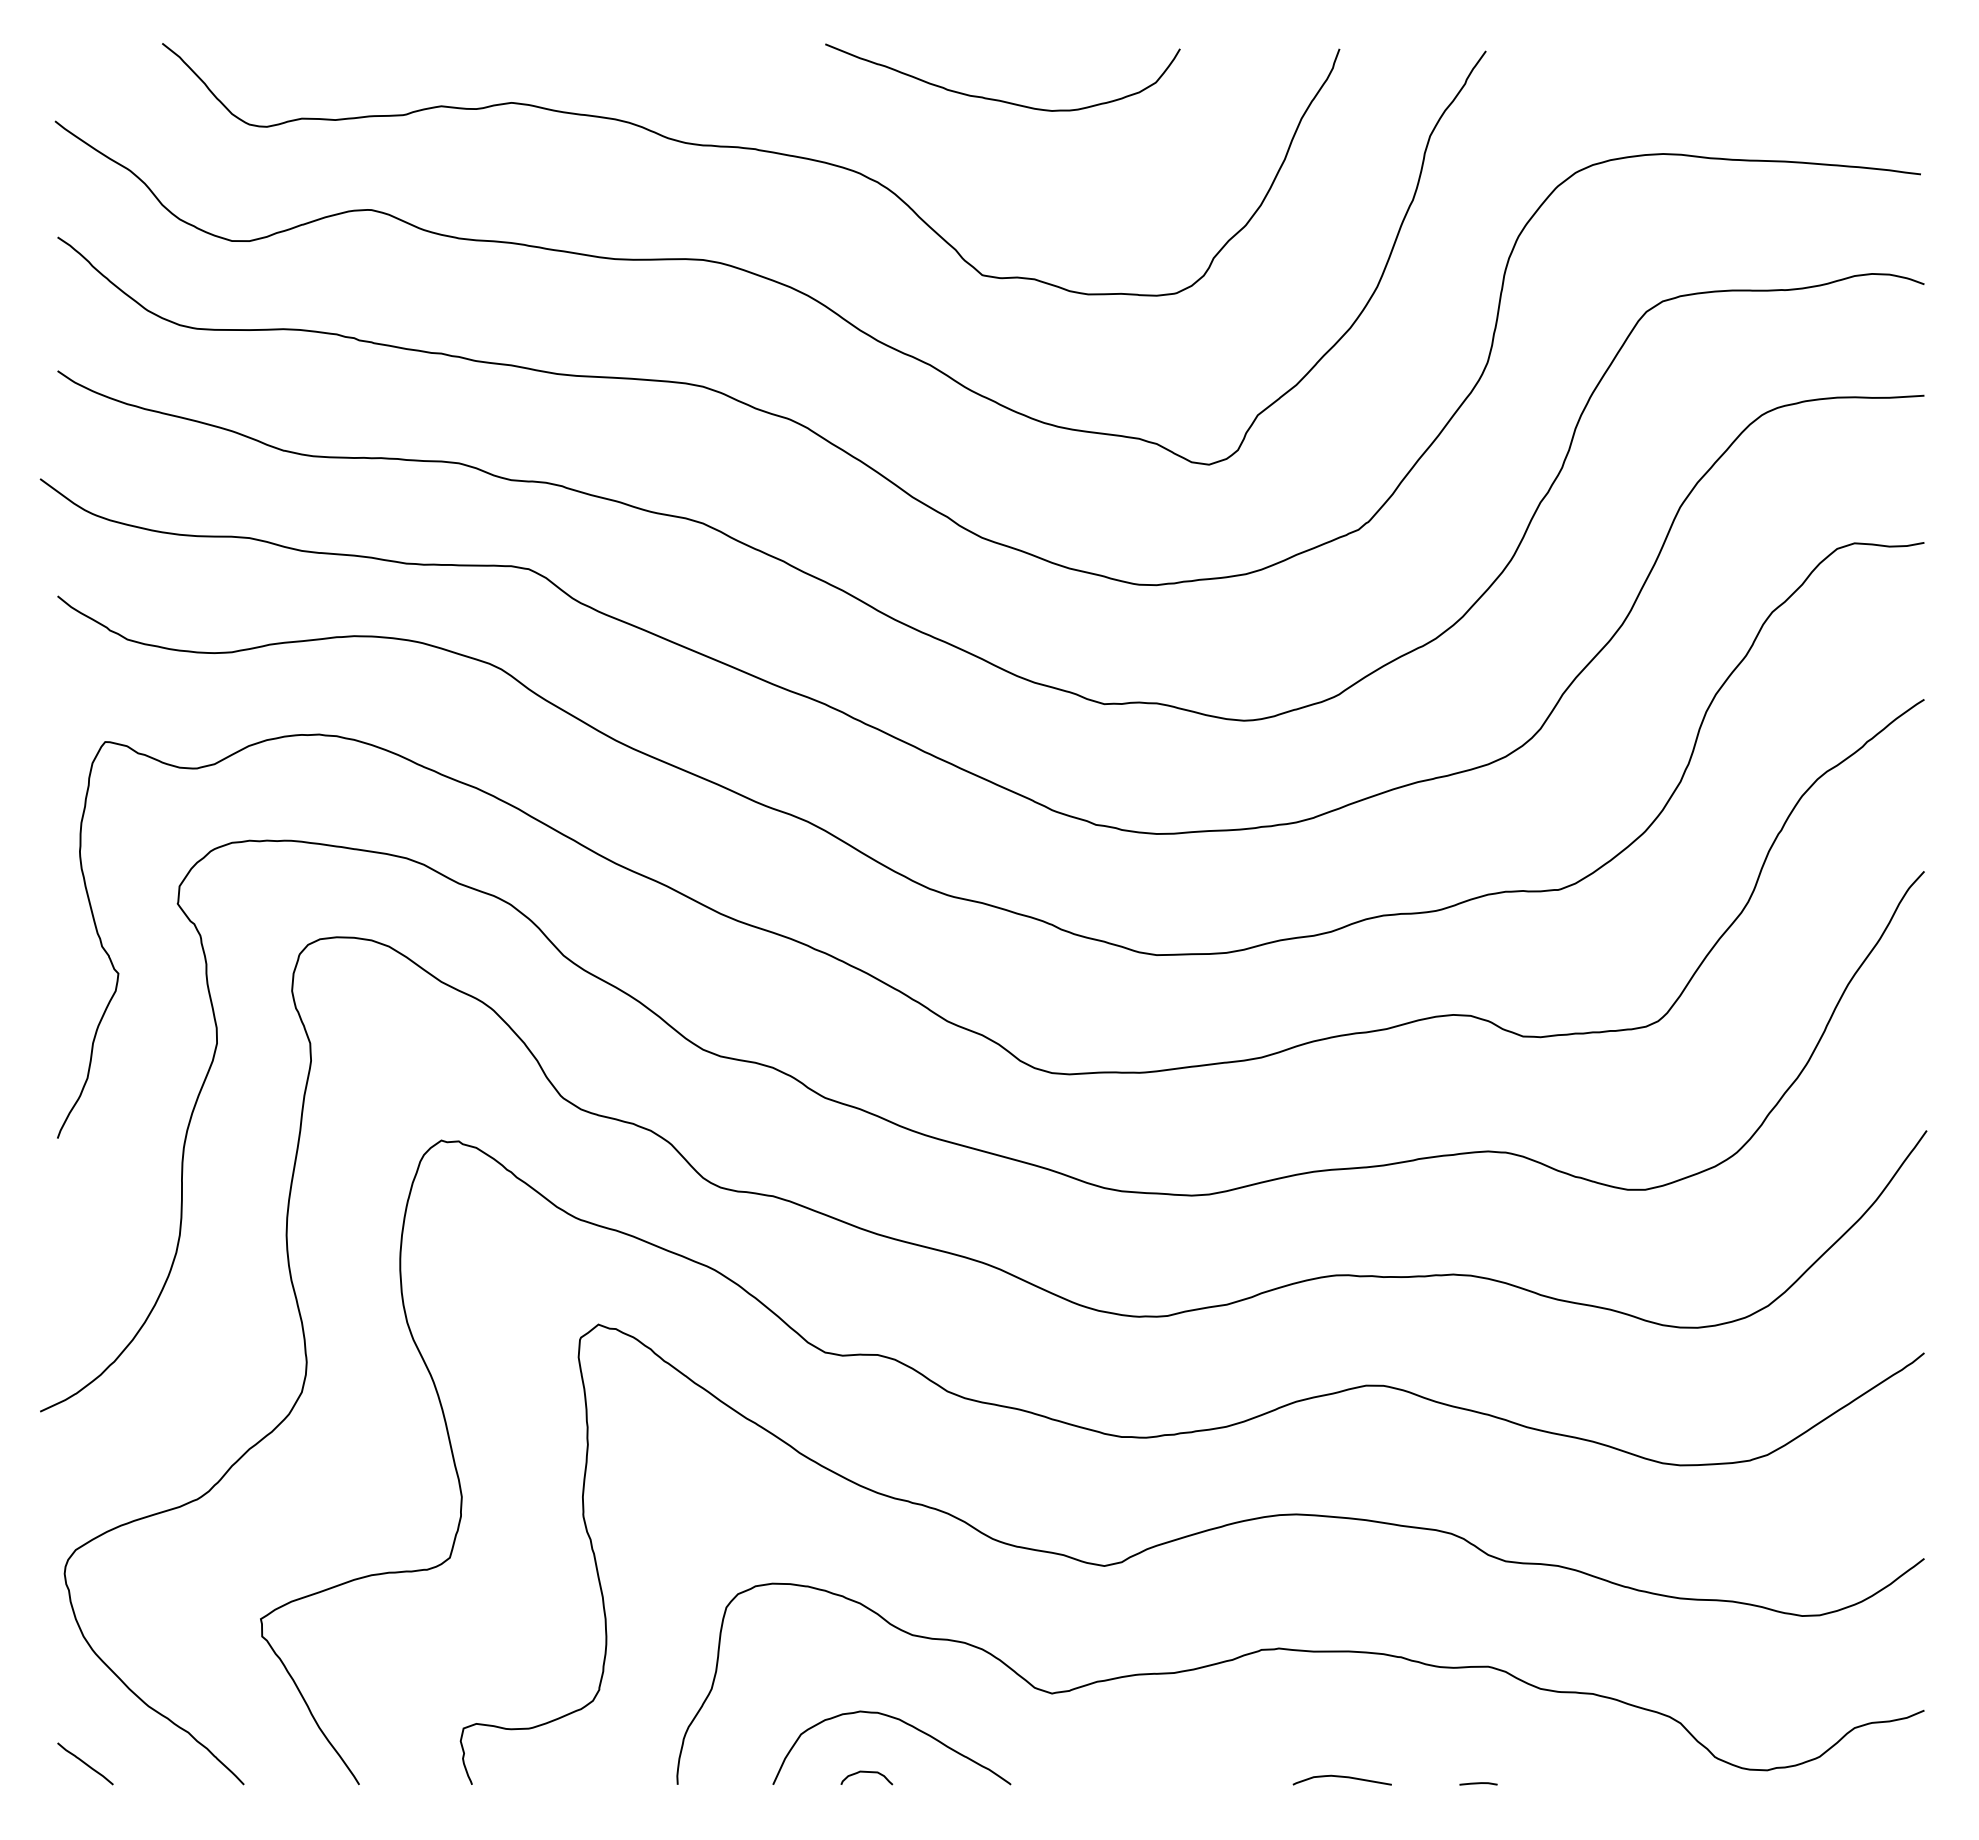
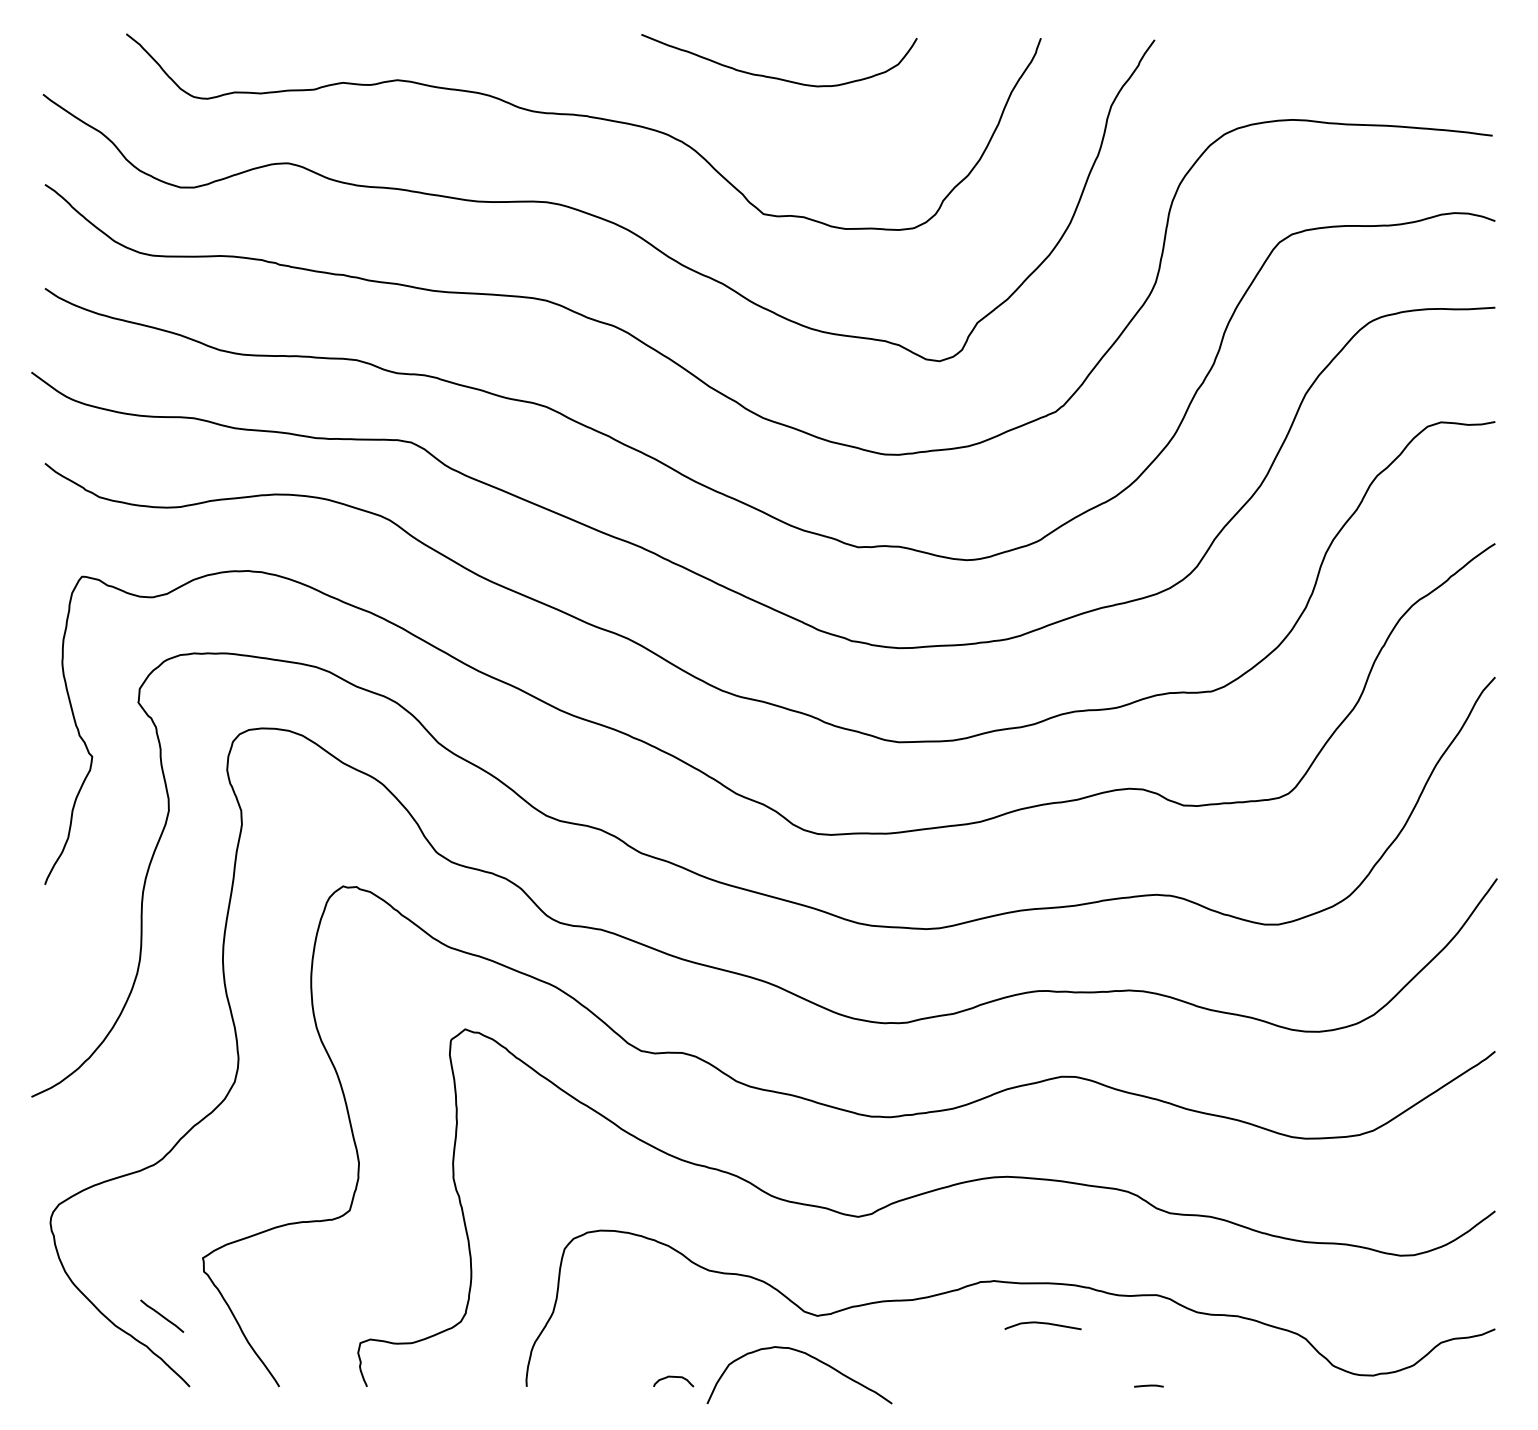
curve: (904, 1723) -> (809, 1356), moved
line: (85, 1763) -> (162, 1315), moved
curve: (1341, 1777) -> (1042, 1323), moved

